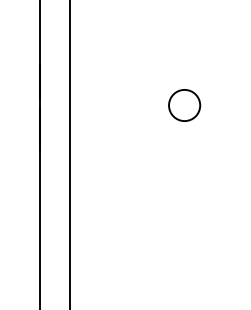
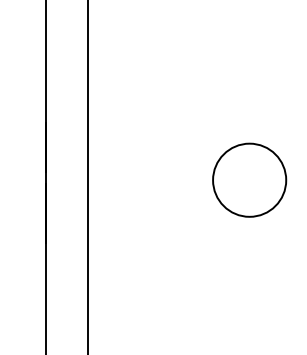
circle: (184, 105) -> (249, 180), size x1.67

